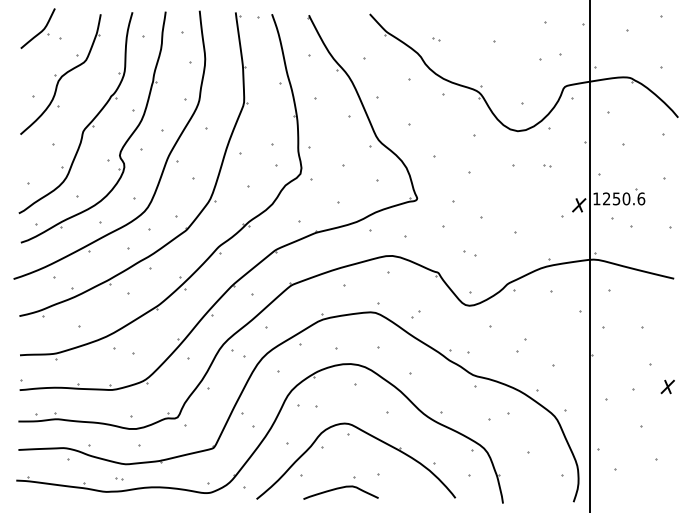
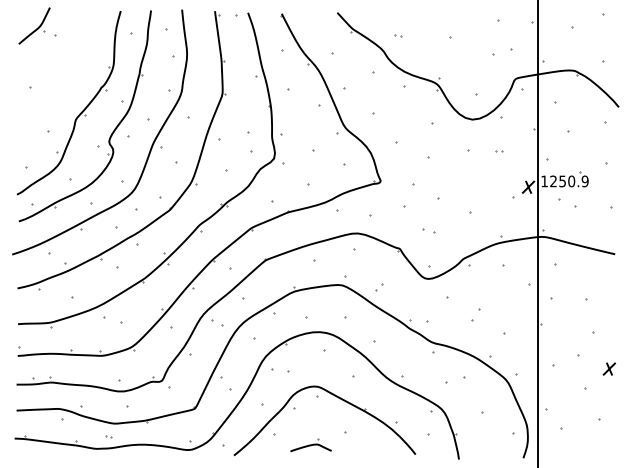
part: (61, 74) -> (55, 67), removed
text: (640, 198) -> (584, 181), 1250.6 -> 1250.9
part: (666, 386) -> (608, 368), moved
part: (340, 488) -> (310, 445), size x0.6

